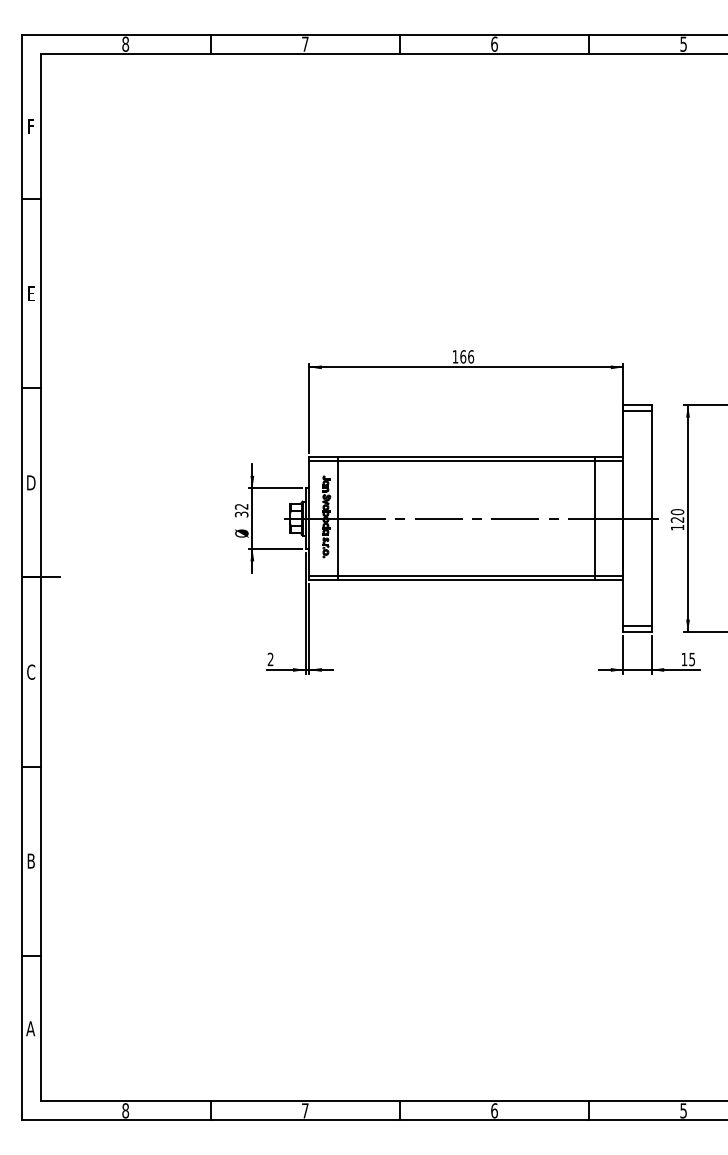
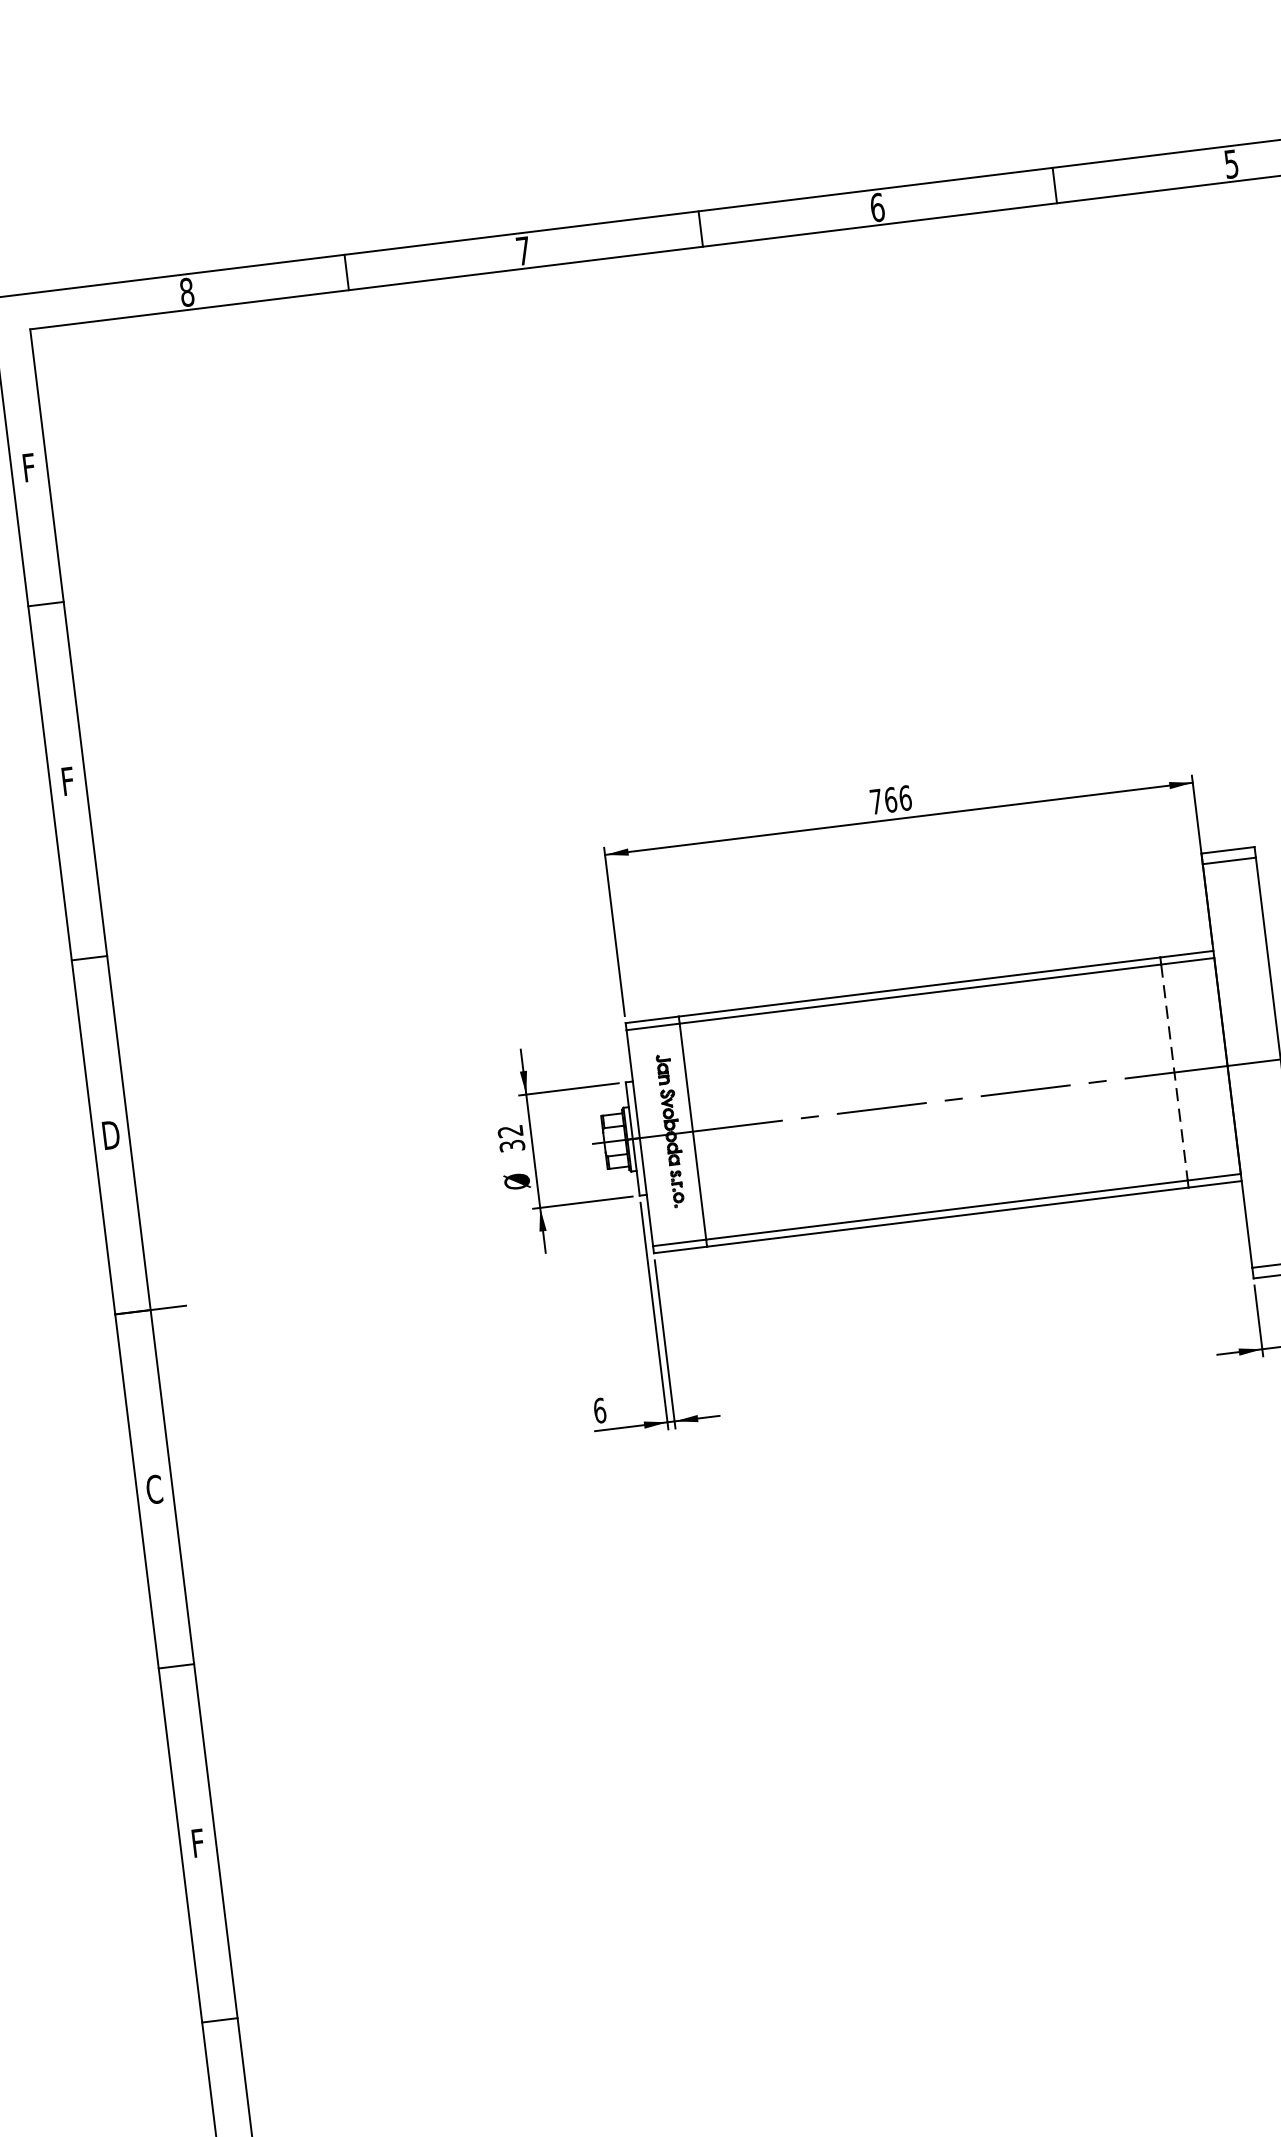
text: (31, 293) -> (68, 780), E -> F
text: (455, 356) -> (876, 801), 166 -> 766
line: (594, 518) -> (1173, 1072), solid -> dashed
text: (270, 659) -> (599, 1410), 2 -> 6
text: (30, 860) -> (196, 1842), B -> F

